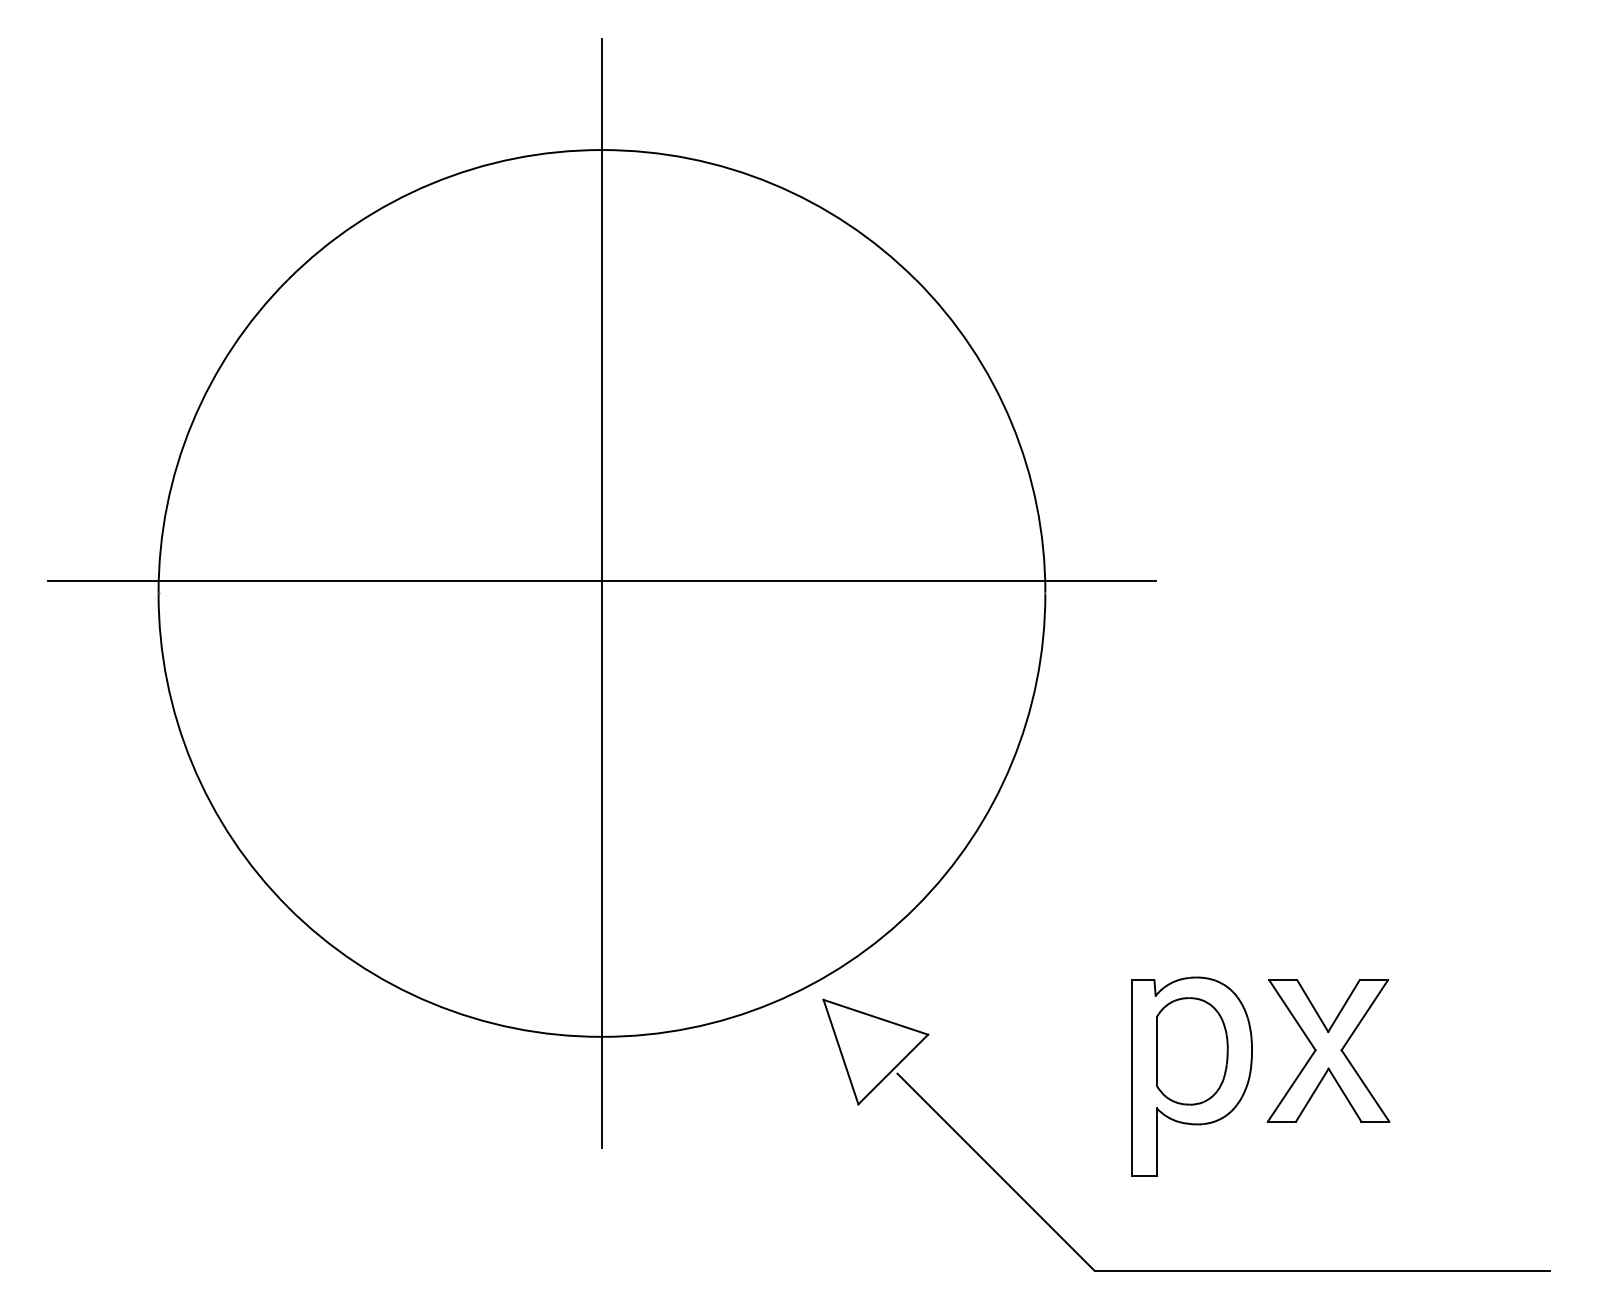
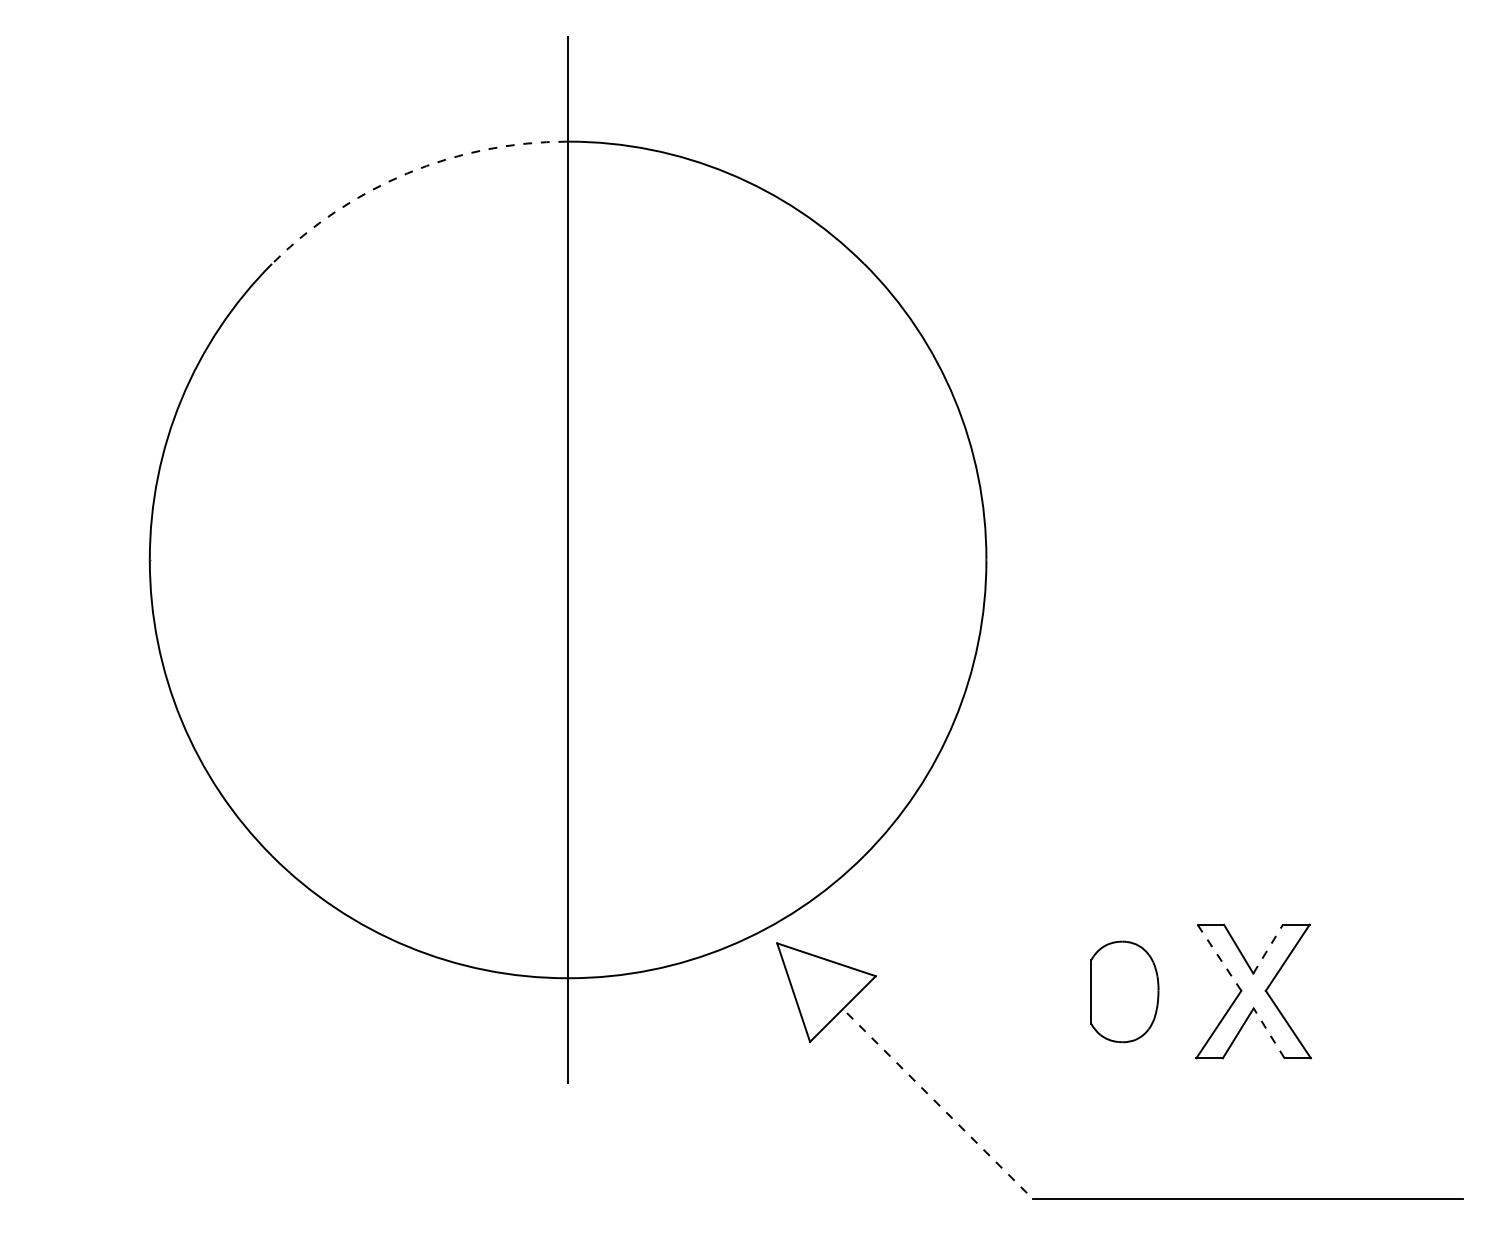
arc: (431, 183) -> (407, 173), solid -> dashed
line: (601, 581) -> (567, 548), removed
line: (1344, 1006) -> (1268, 949), solid -> dashed
line: (1292, 1014) -> (1219, 957), solid -> dashed
part: (1192, 1076) -> (1125, 1015), removed
line: (1344, 1094) -> (1268, 1032), solid -> dashed
line: (996, 1172) -> (940, 1106), solid -> dashed

